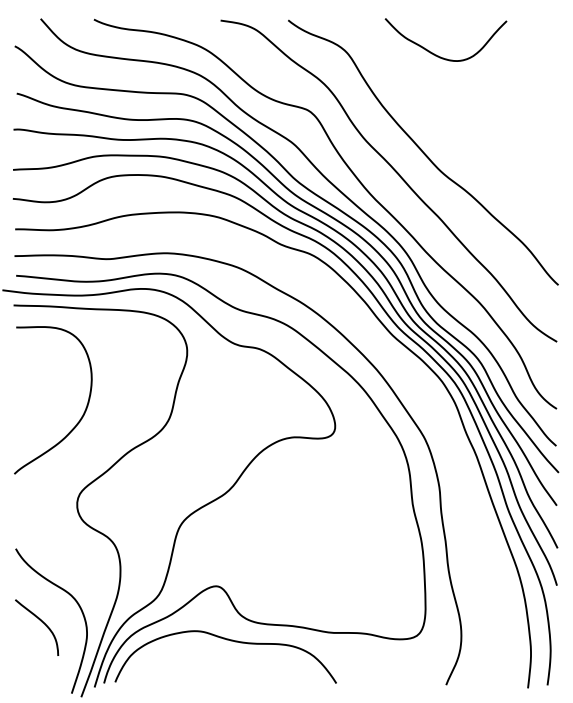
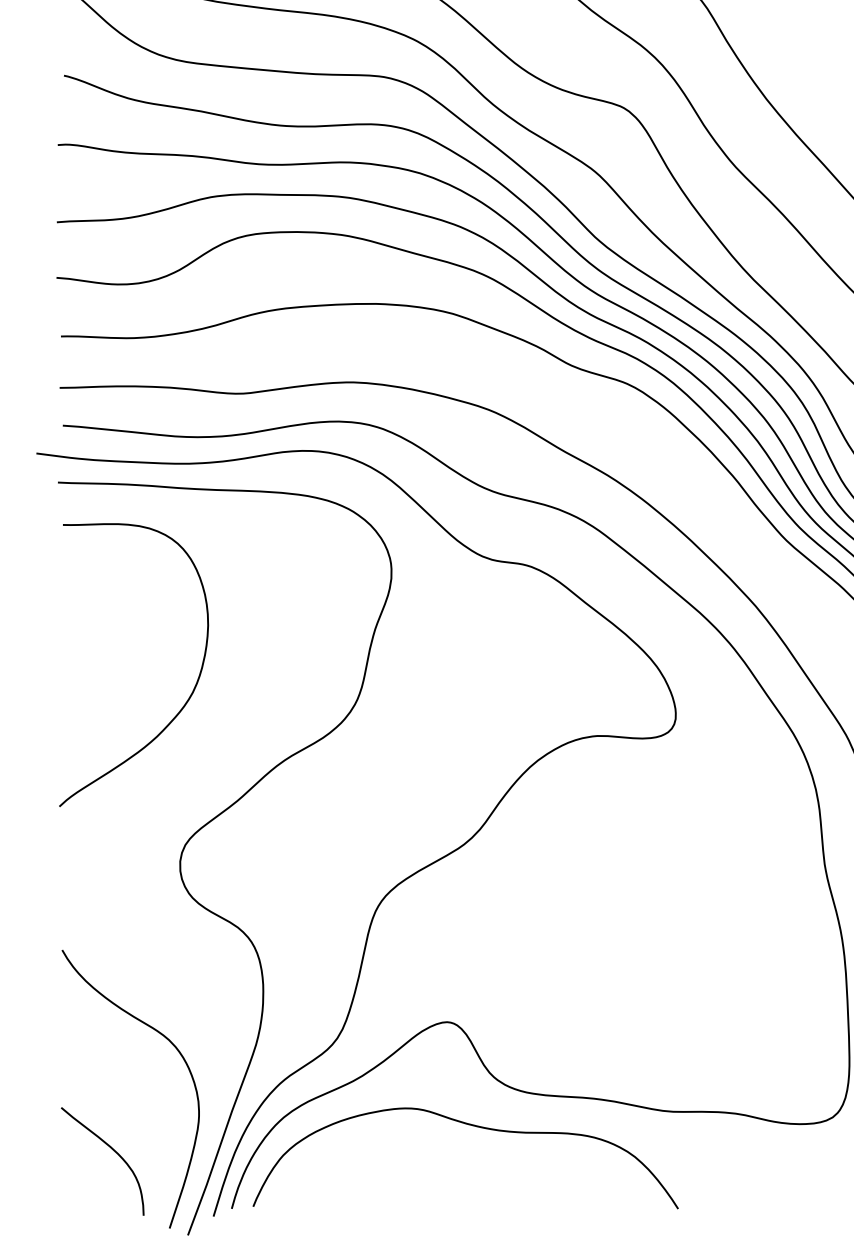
curve: (41, 622) -> (111, 1151), moved

